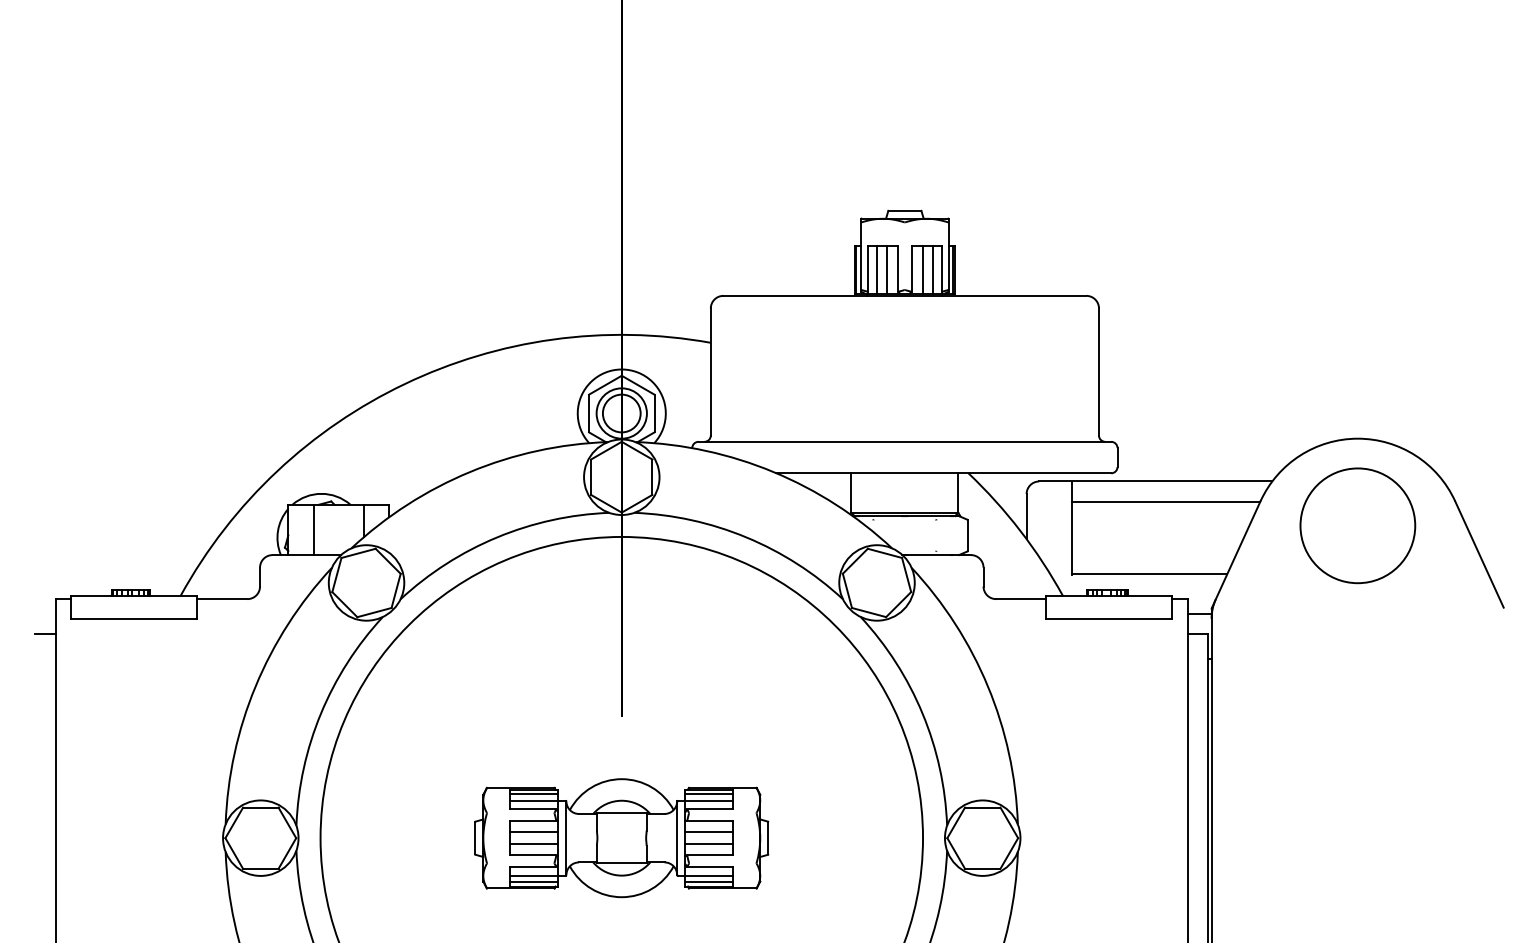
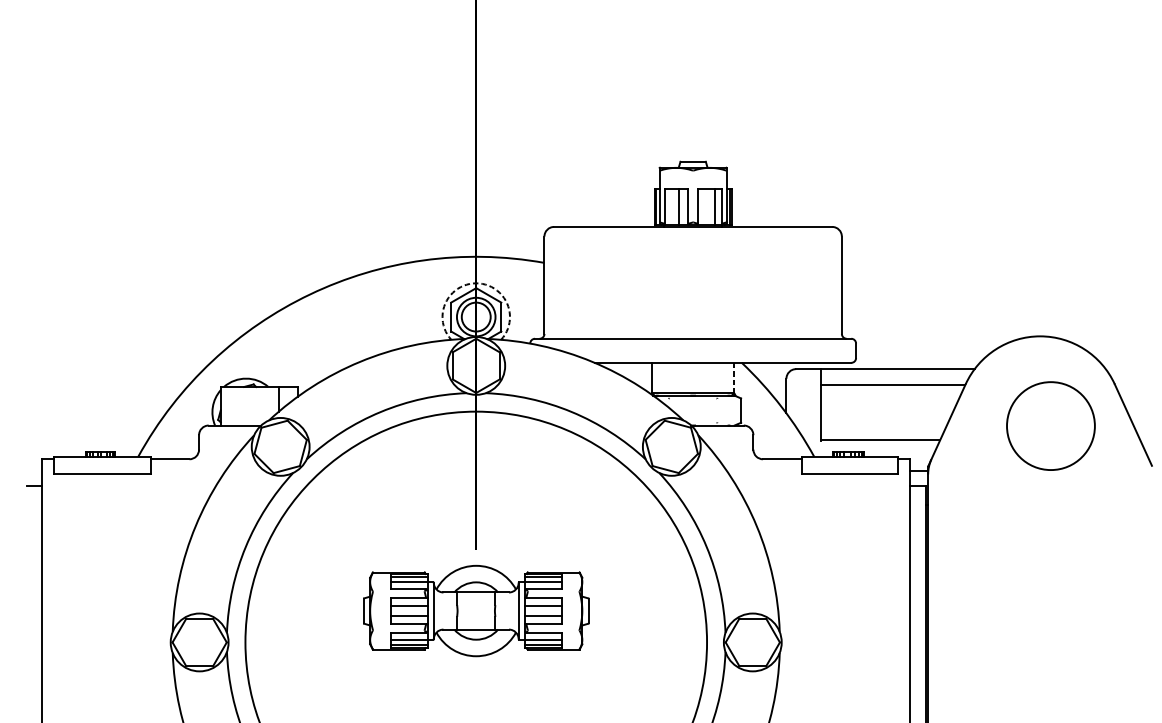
line: (876, 269) -> (671, 206), removed
line: (922, 269) -> (706, 206), removed
arc: (621, 369) -> (476, 283), solid -> dashed
line: (958, 493) -> (734, 378), solid -> dashed
circle: (1357, 525) -> (1050, 425), moved
line: (313, 529) -> (240, 405), removed
part: (621, 838) -> (476, 611), moved

